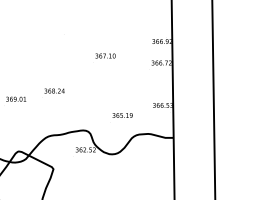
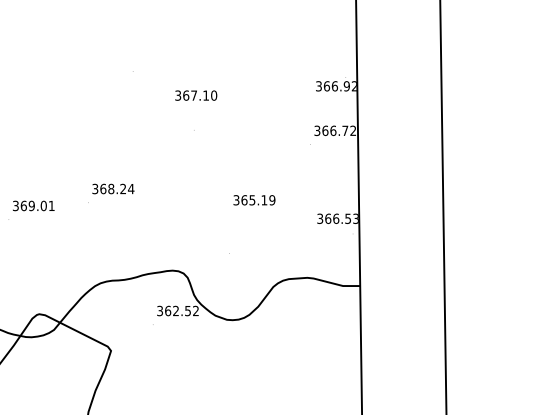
text: (105, 55) -> (196, 94), moved
text: (122, 115) -> (254, 200), moved

